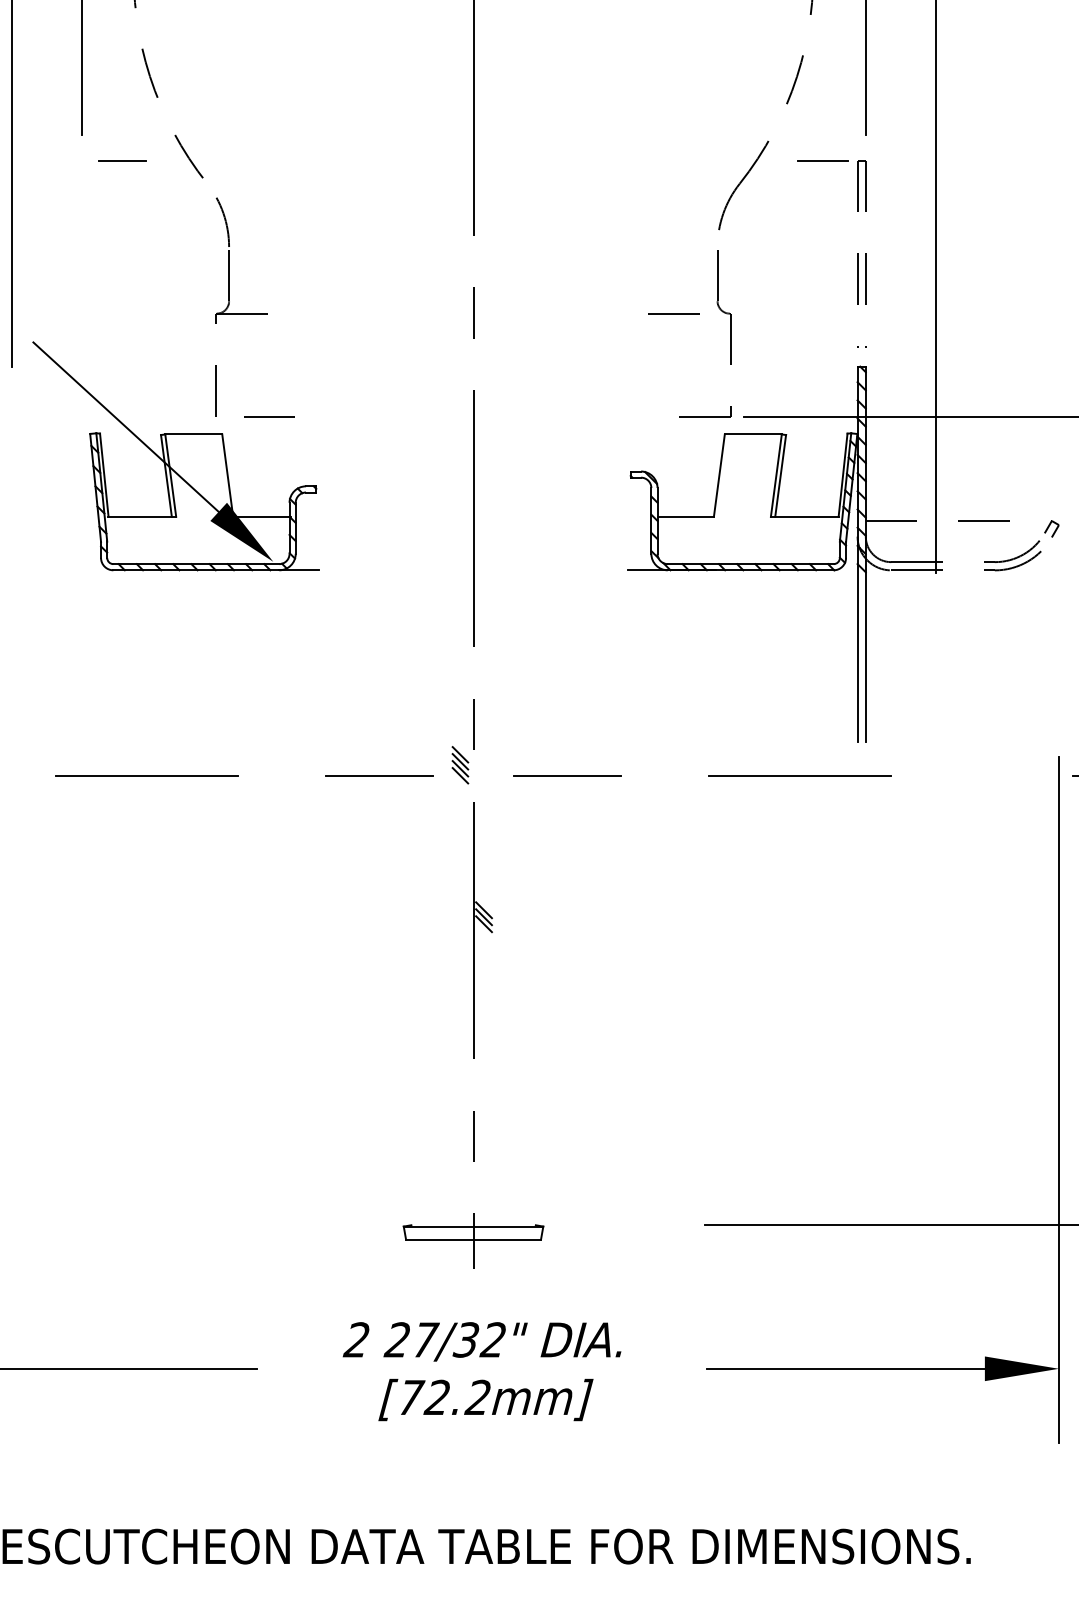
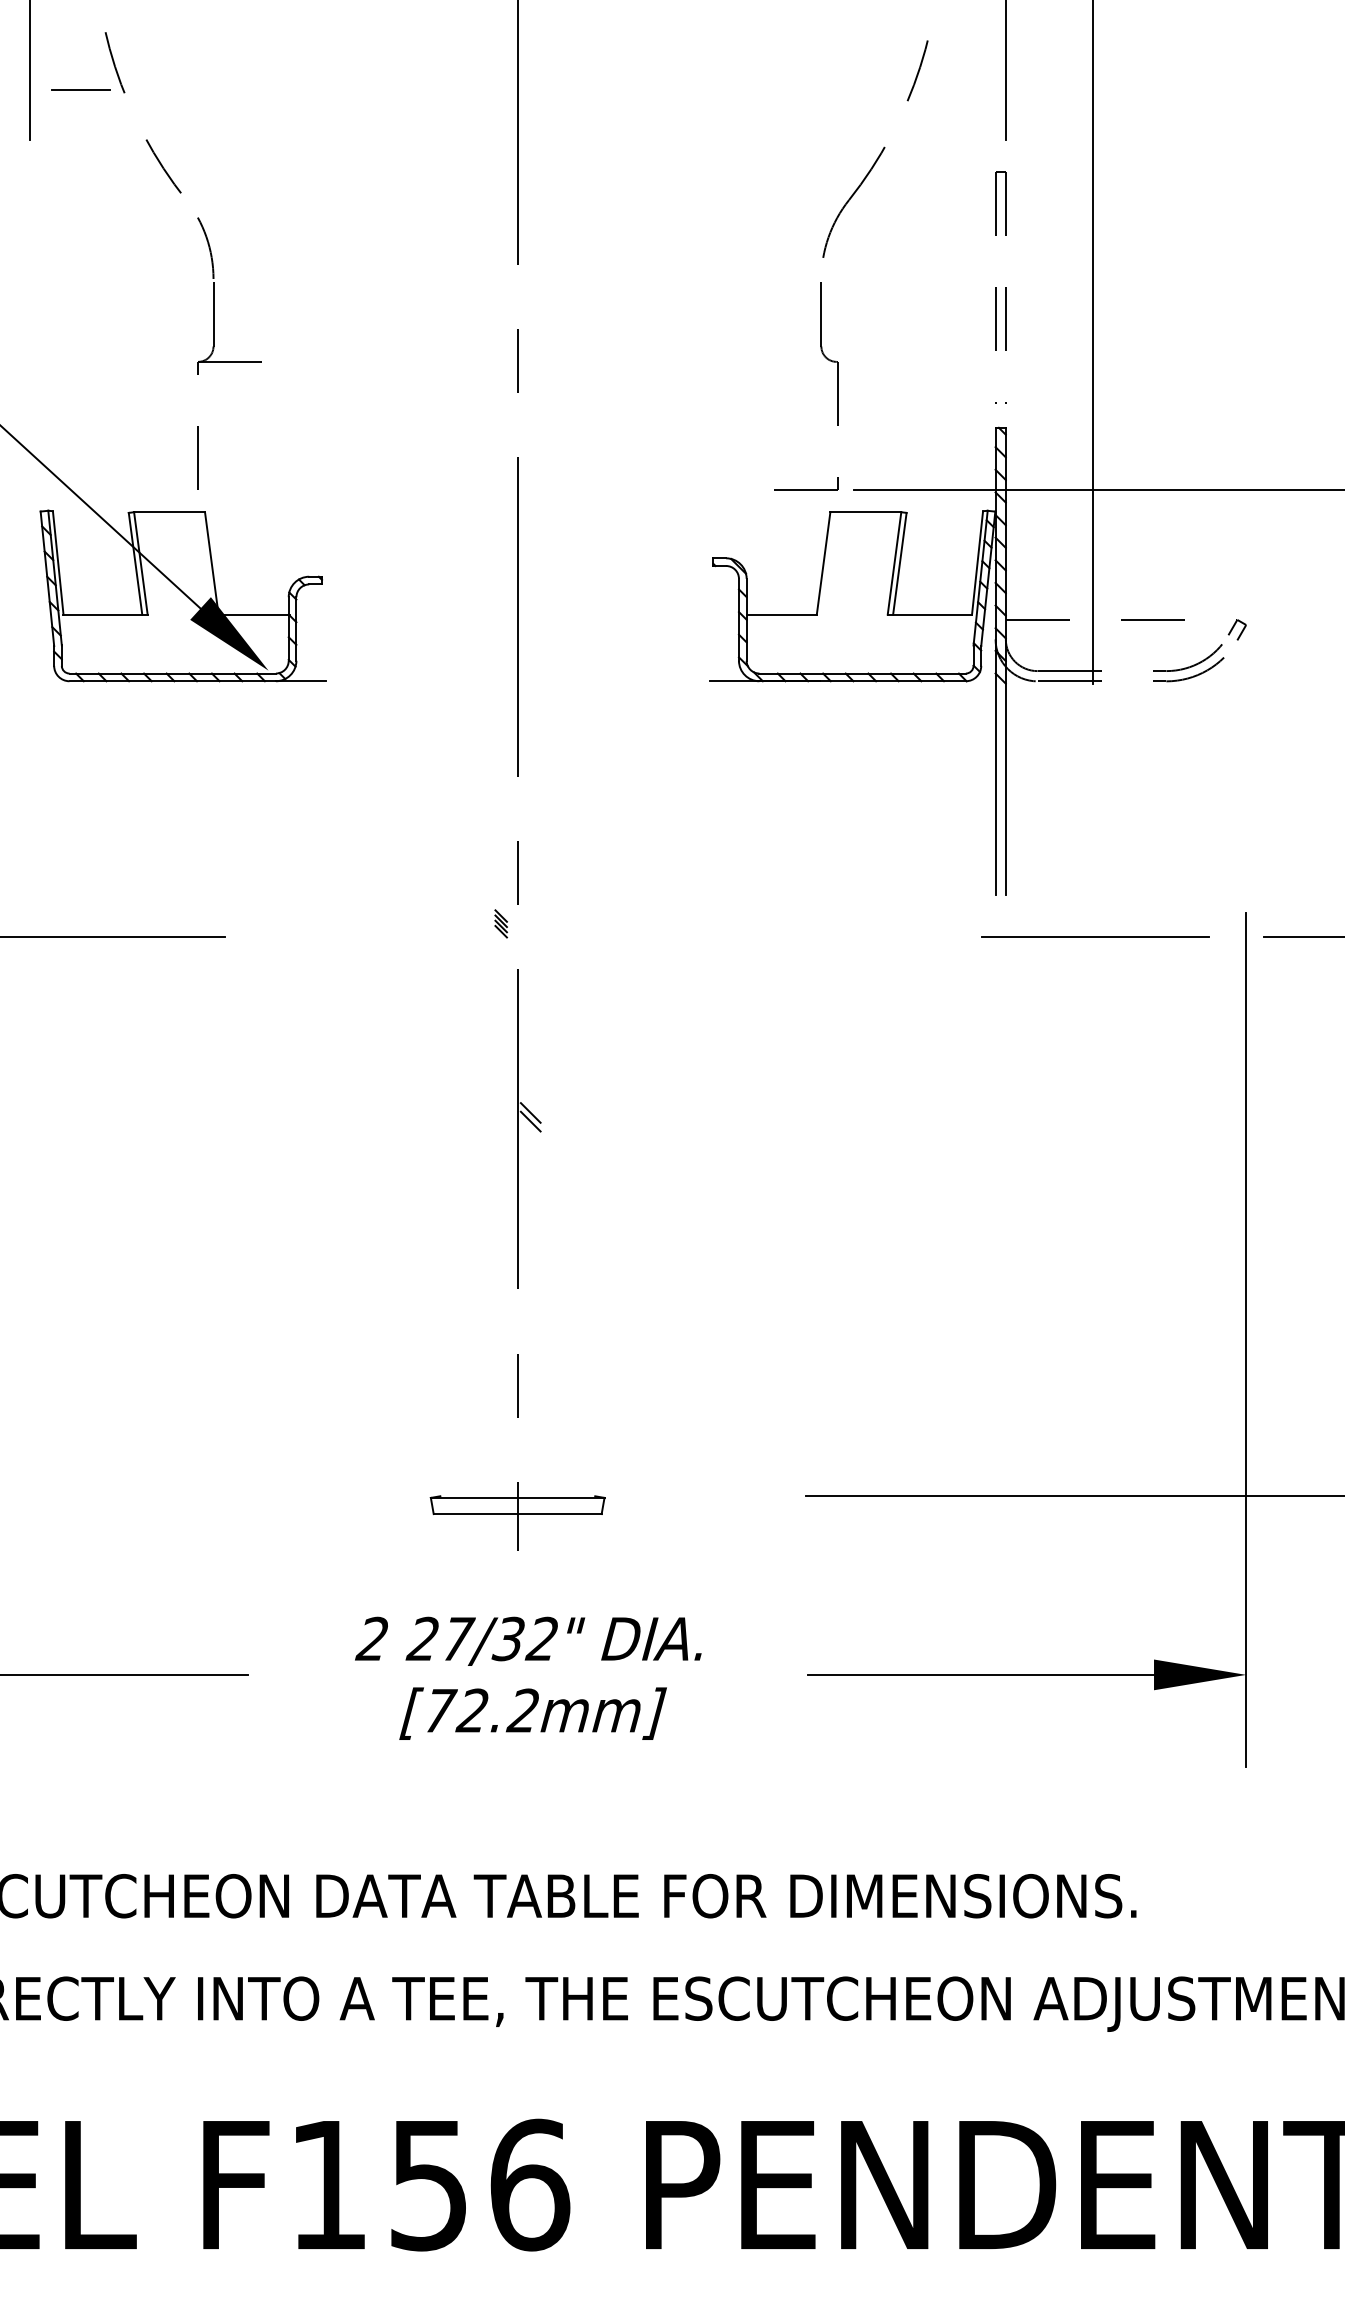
line: (122, 160) -> (80, 89), moved
line: (822, 160) -> (952, 171), removed
line: (673, 313) -> (766, 361), removed
line: (268, 416) -> (262, 489), removed
part: (459, 764) -> (500, 923), size x0.6
line: (800, 775) -> (1095, 936), moved
line: (379, 776) -> (400, 937), removed
line: (567, 776) -> (634, 937), removed
line: (483, 910) -> (530, 1104), removed

